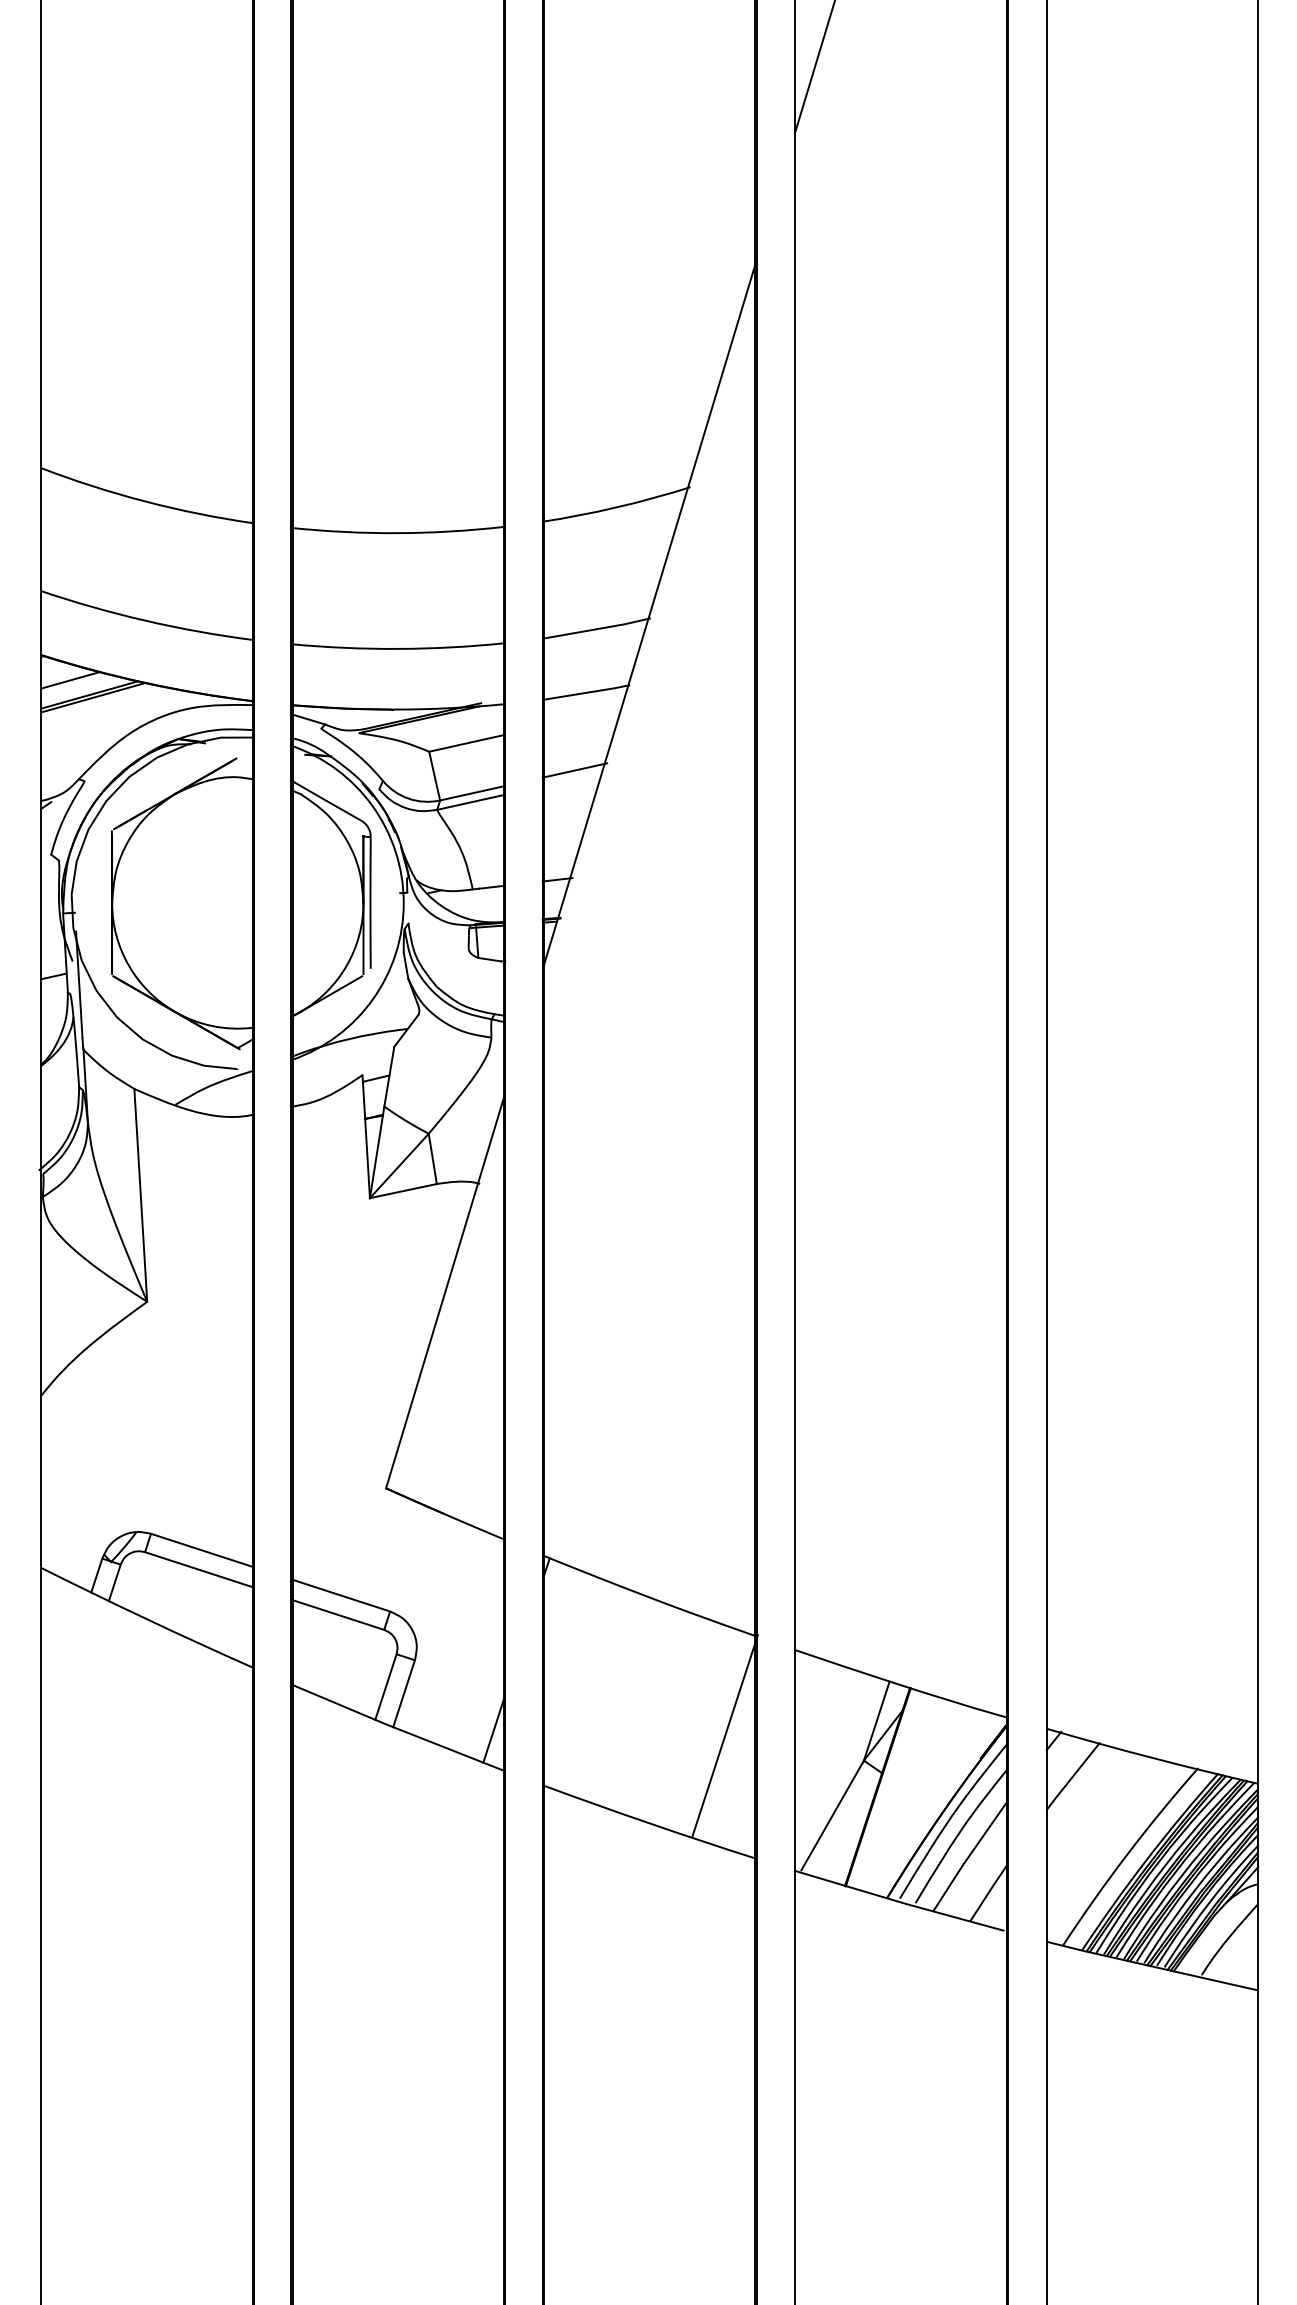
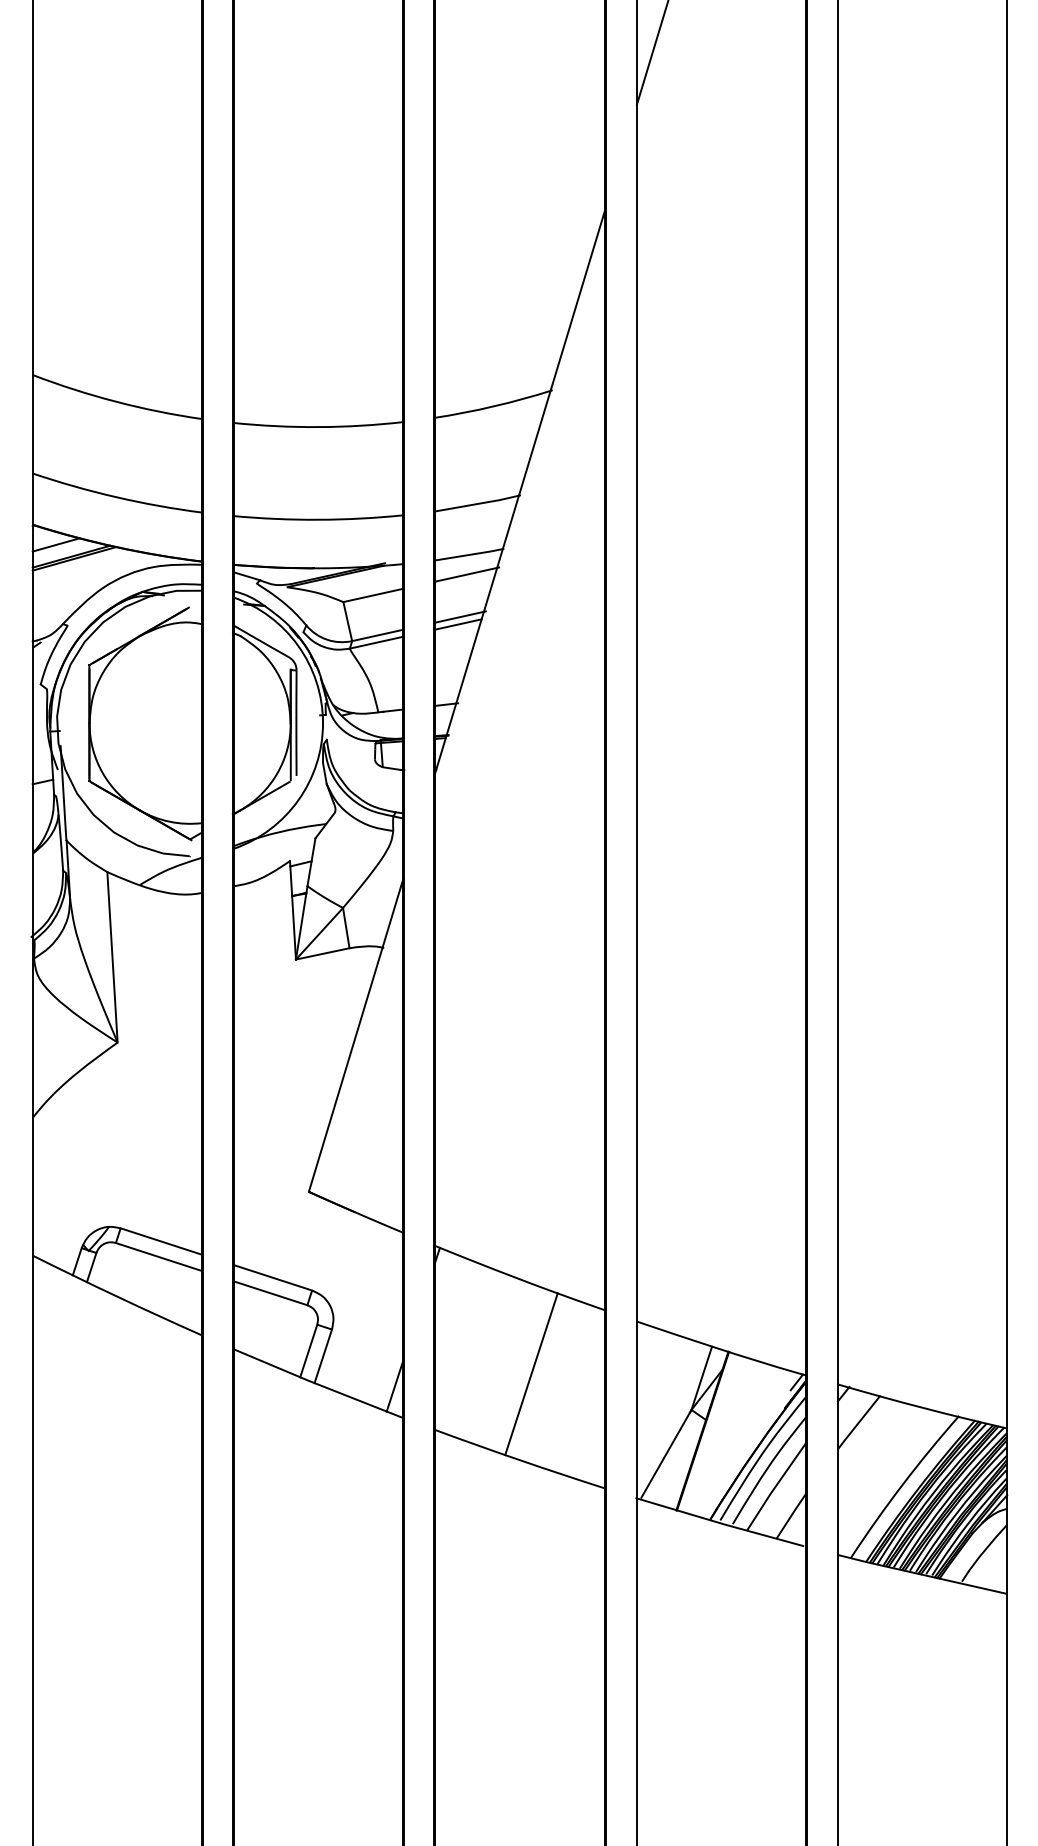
line: (582, 717) -> (466, 574), added
line: (572, 779) -> (458, 624), added
line: (995, 1726) -> (796, 1382), added
line: (724, 1736) -> (531, 1374), moved

